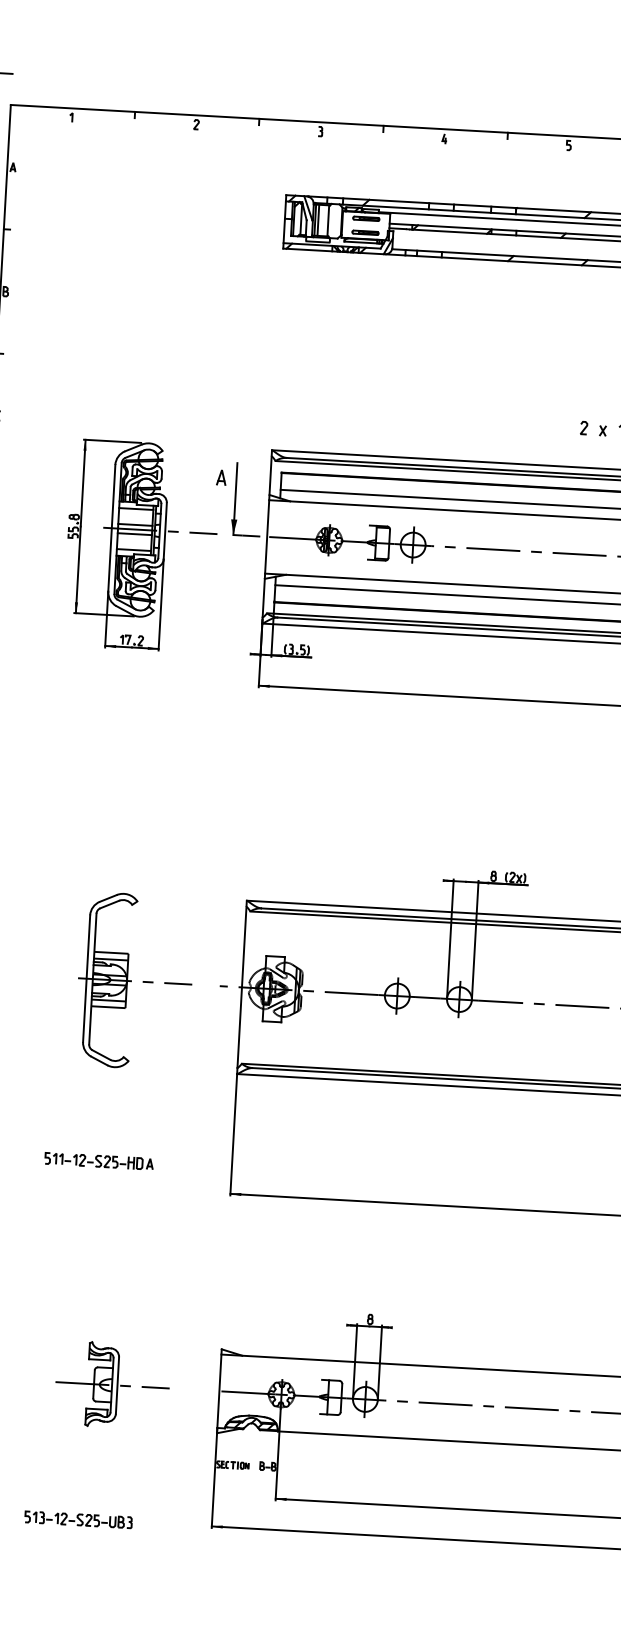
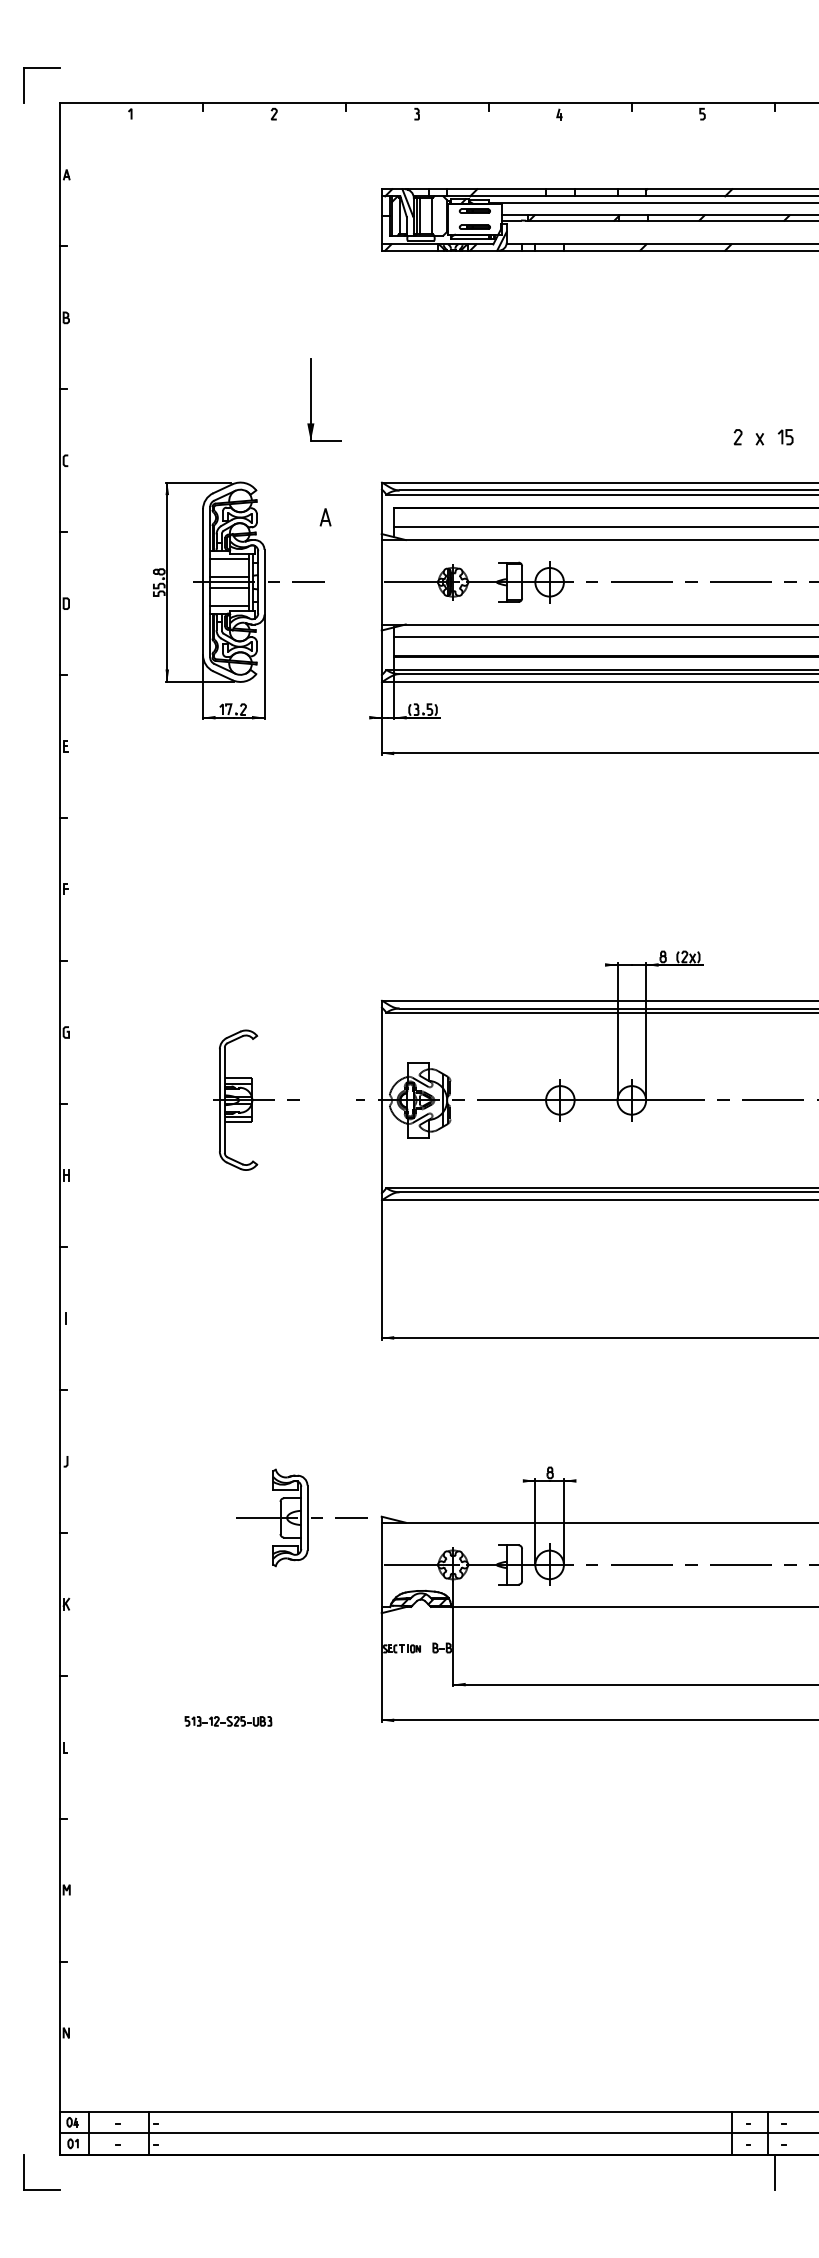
part: (235, 498) -> (311, 399), moved
part: (134, 980) -> (258, 1099), size x0.7
part: (98, 1160) -> (228, 1308), removed
part: (112, 1384) -> (301, 1517), moved
part: (78, 1519) -> (228, 1721), size x0.7

